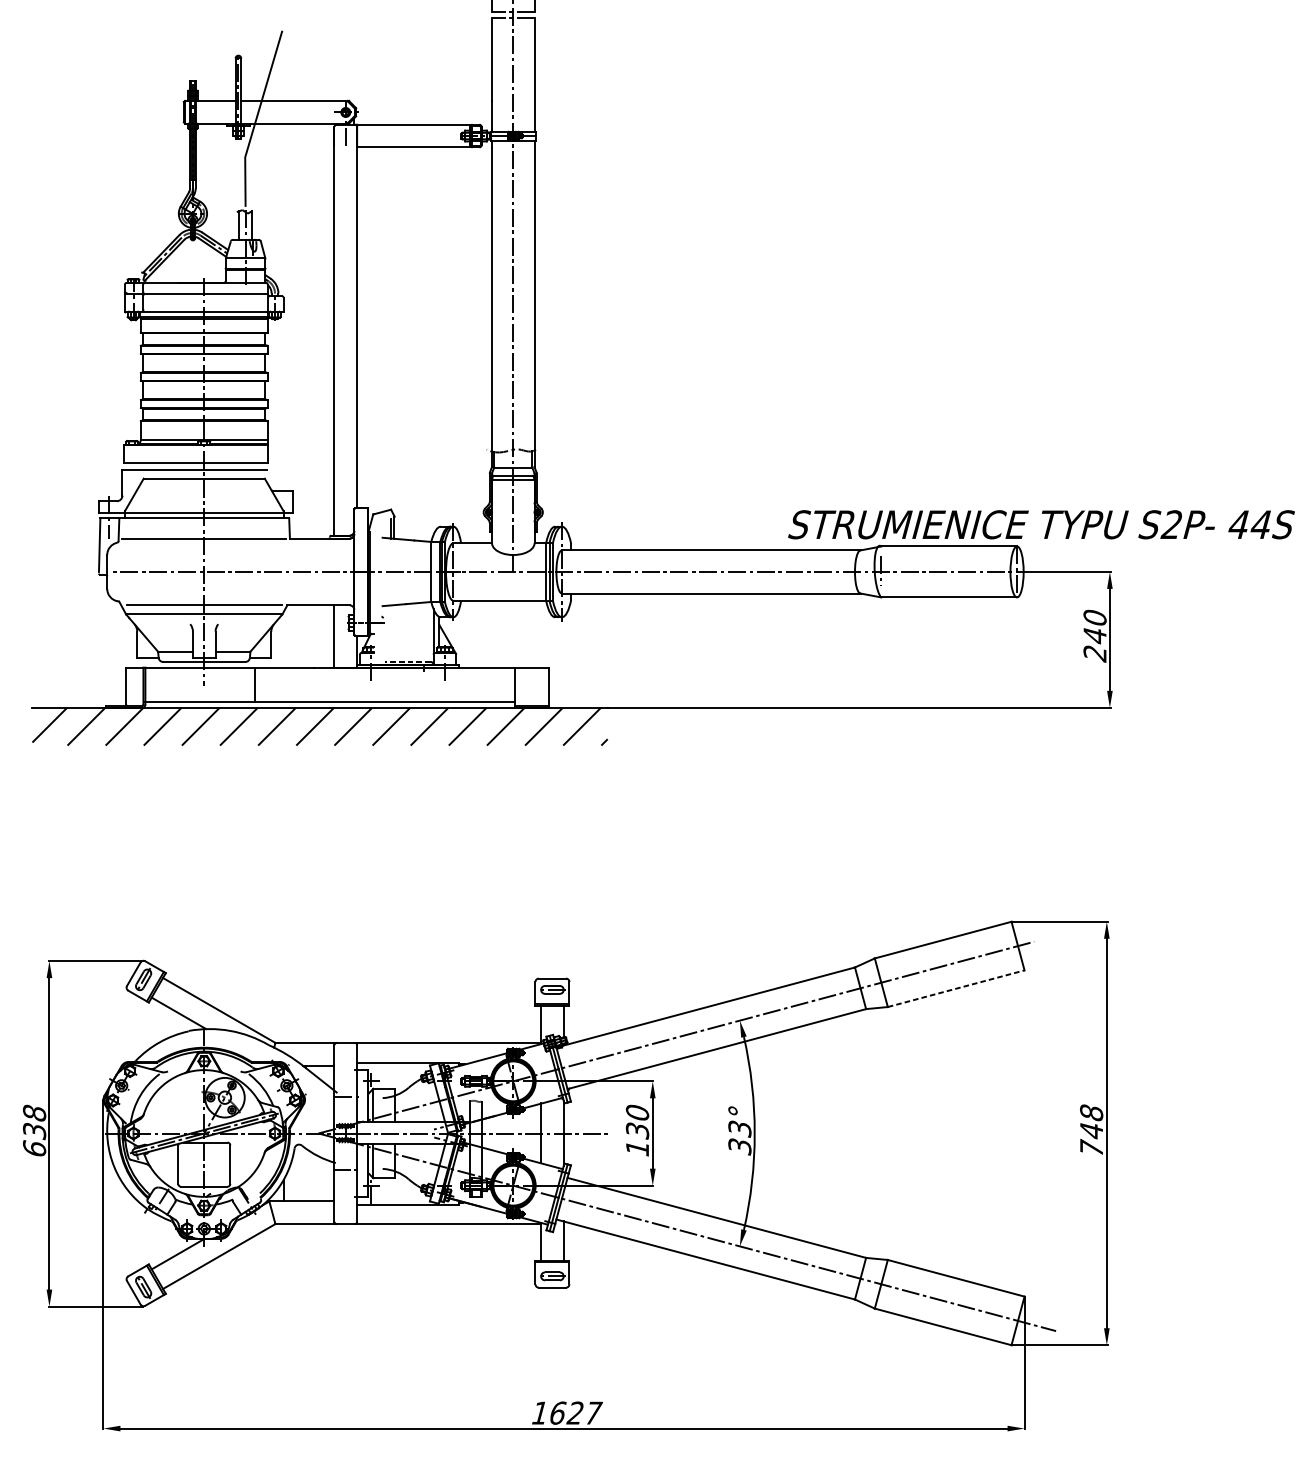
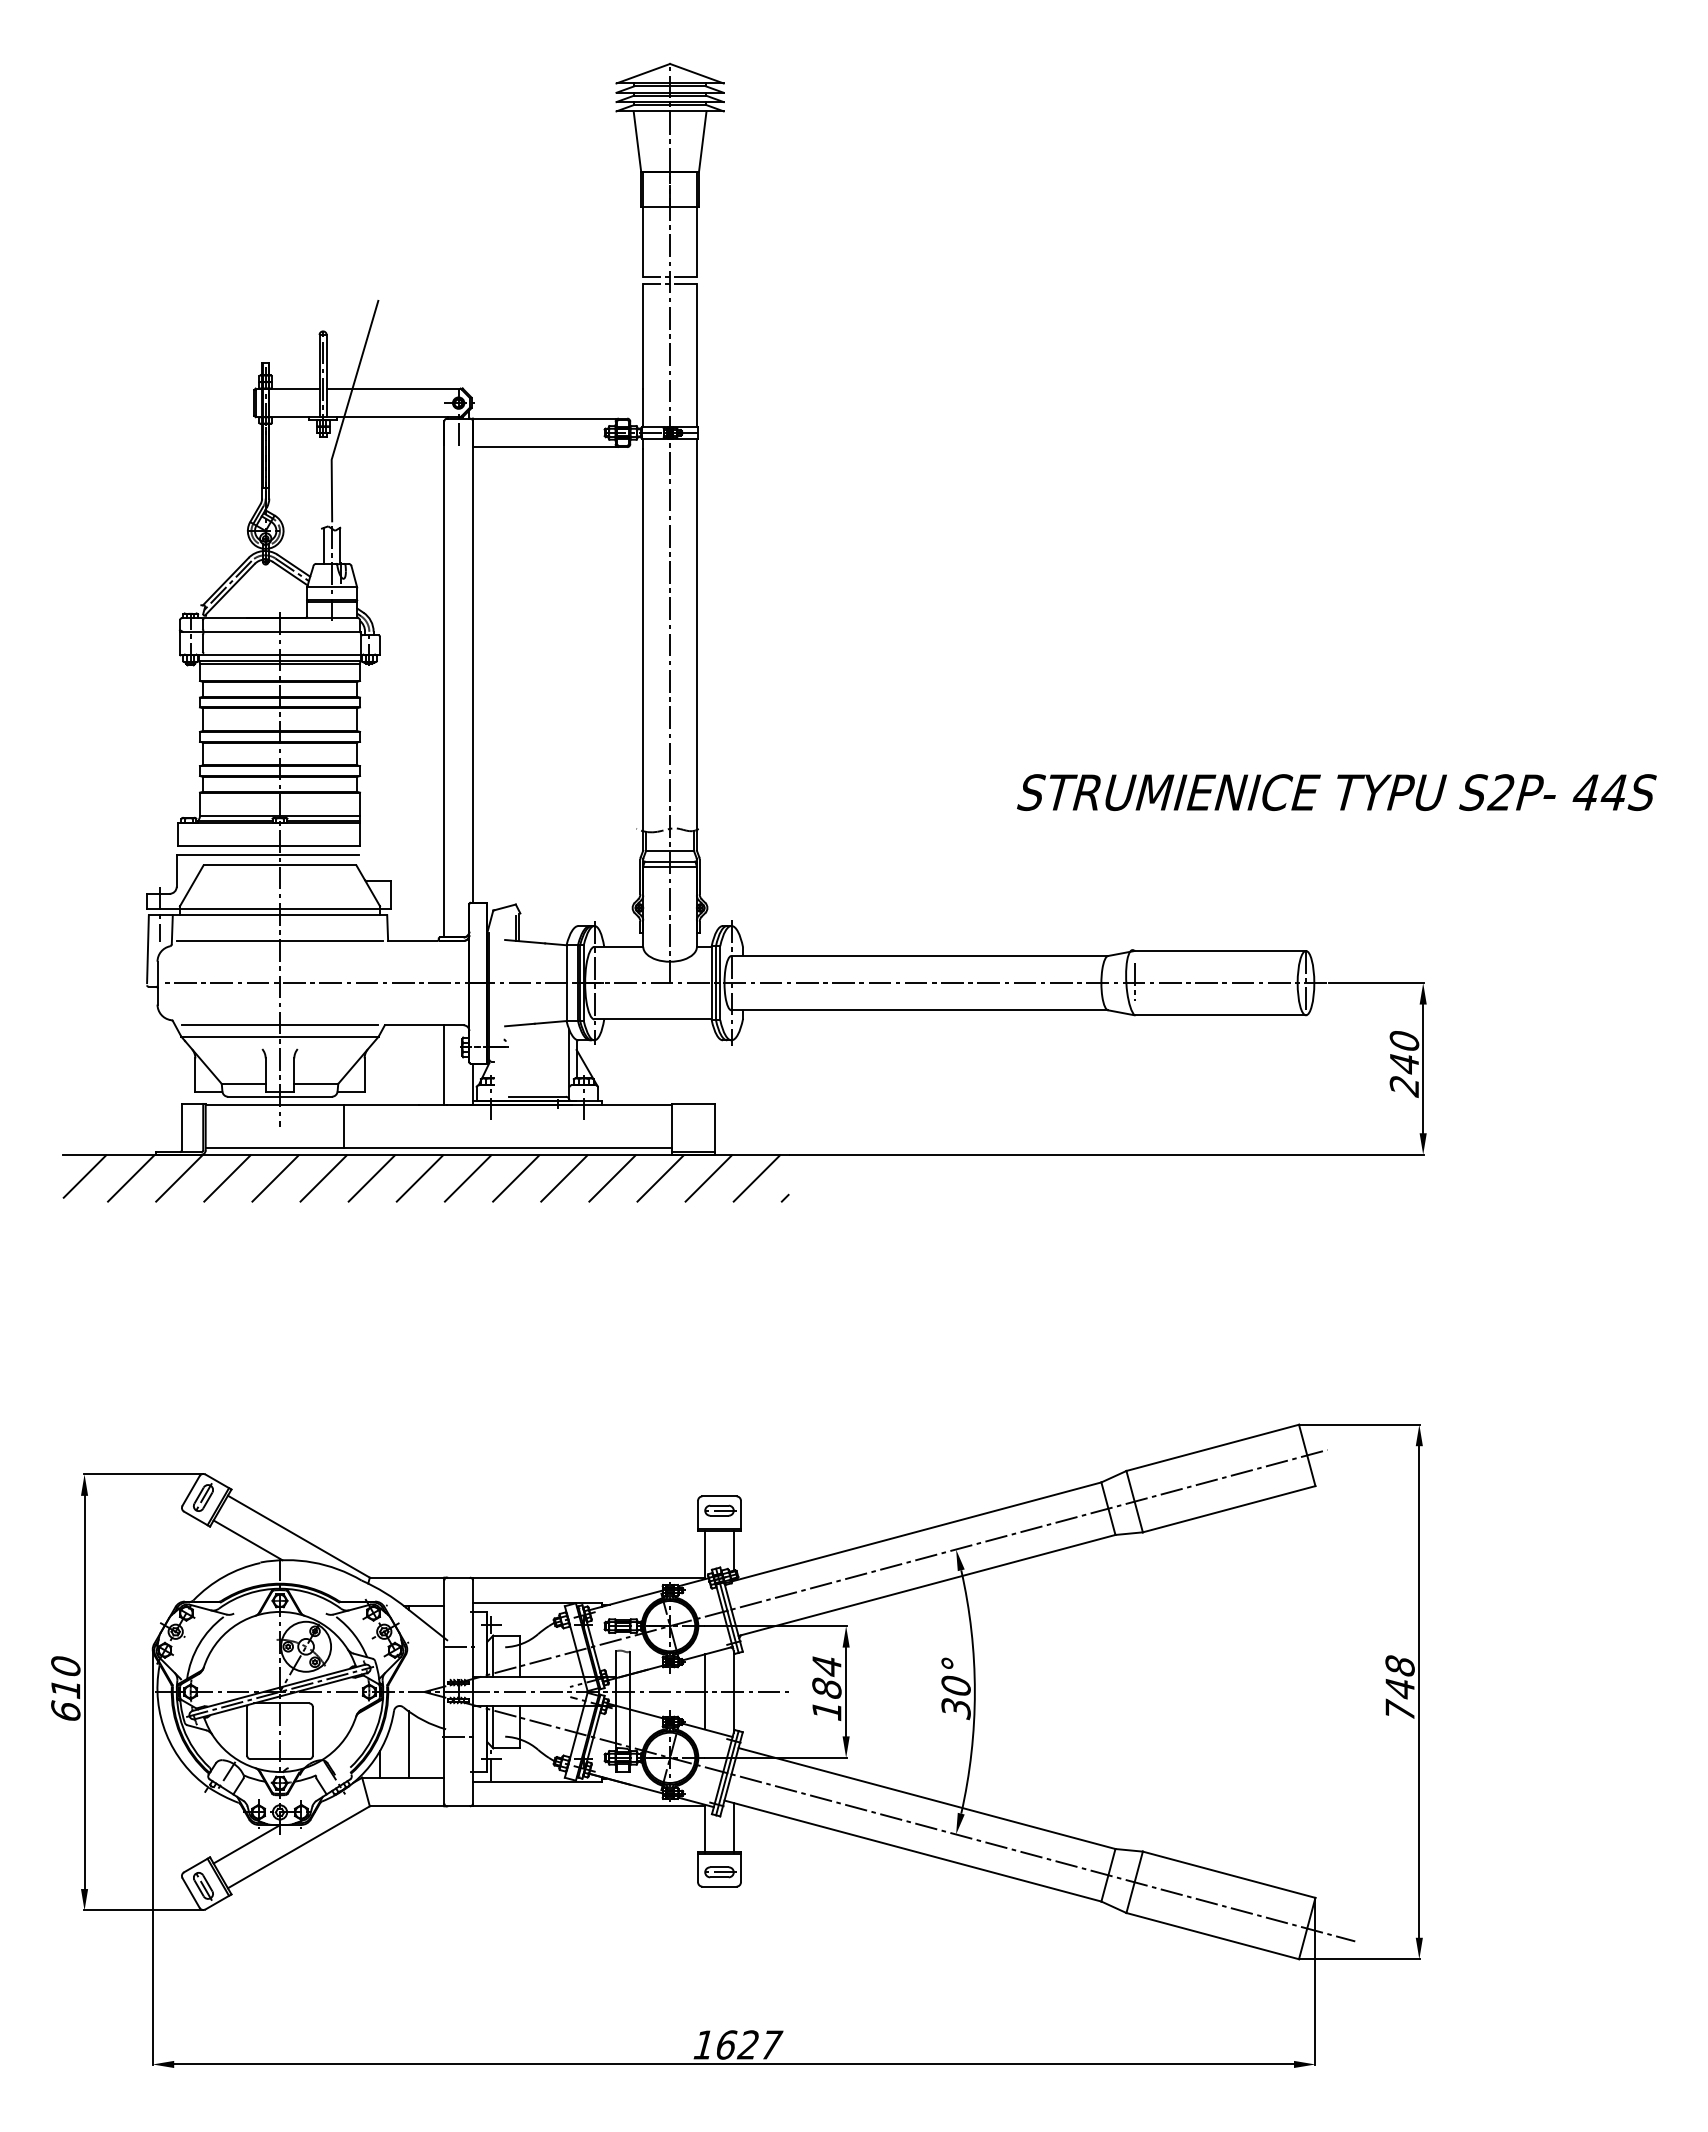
text: (1041, 524) -> (1336, 792), moved
line: (408, 661) -> (537, 1096), dashed -> solid
line: (956, 988) -> (1229, 1509), dashed -> solid
text: (34, 1122) -> (65, 1677), 638 -> 610
text: (637, 1122) -> (826, 1677), 130 -> 184
text: (739, 1129) -> (955, 1686), 33° -> 30°
line: (306, 1175) -> (408, 1744), added

